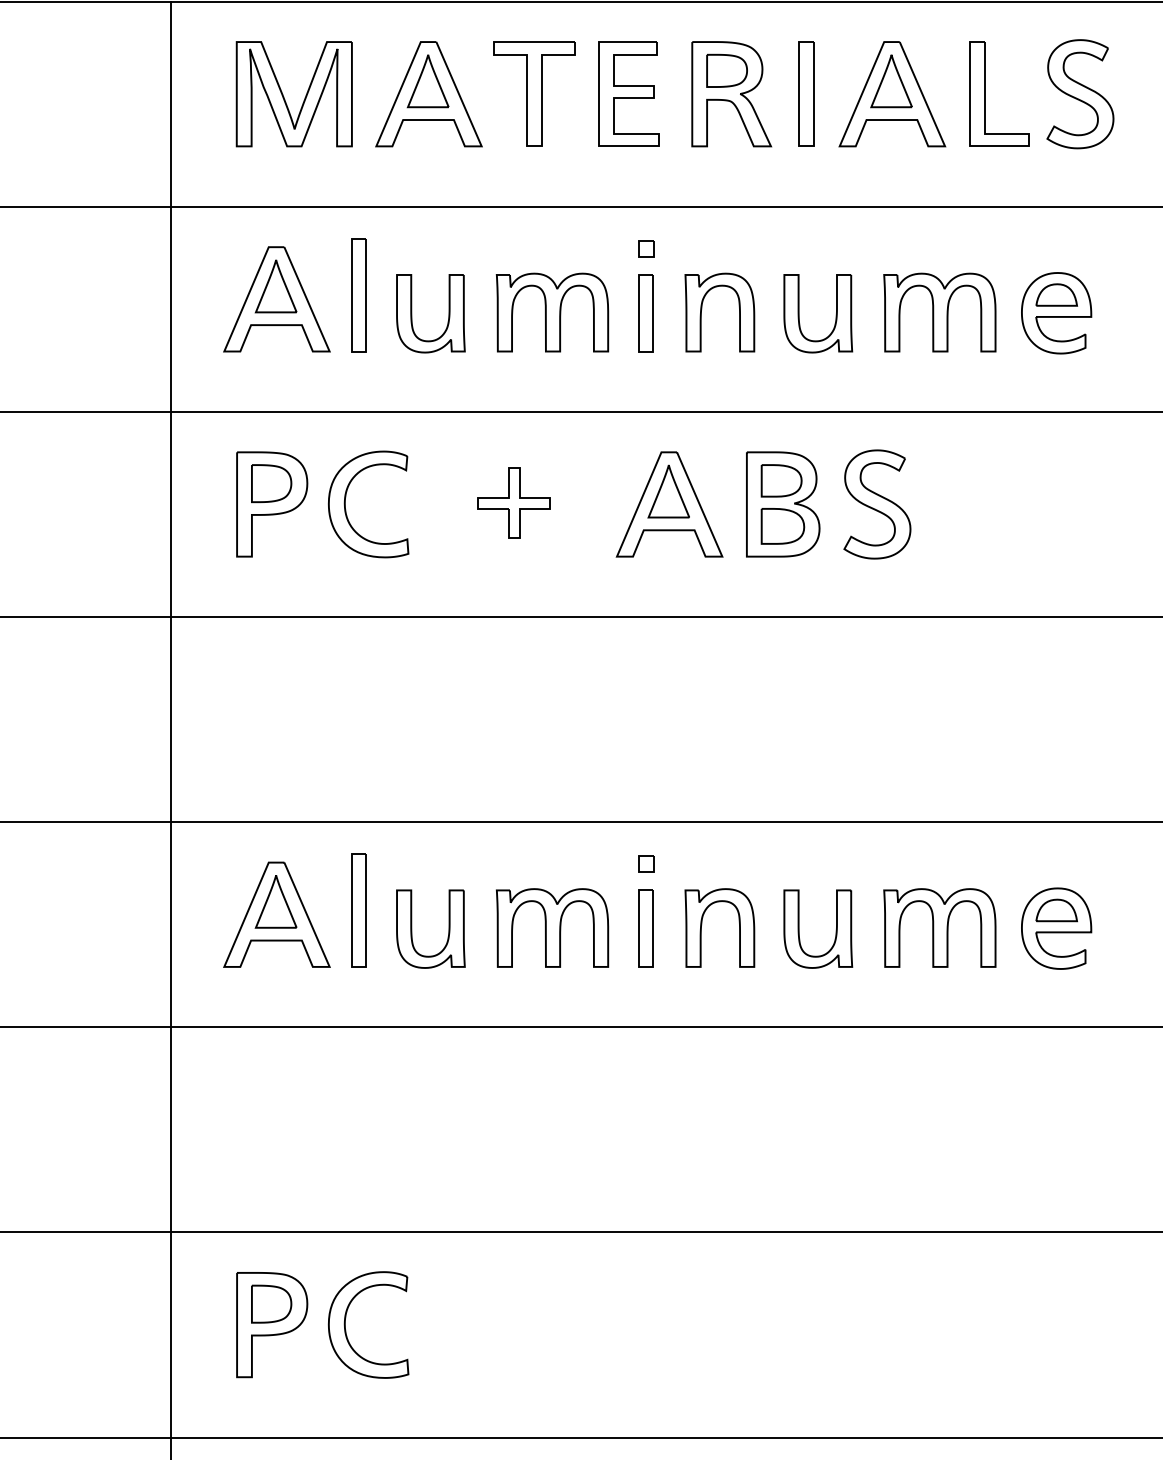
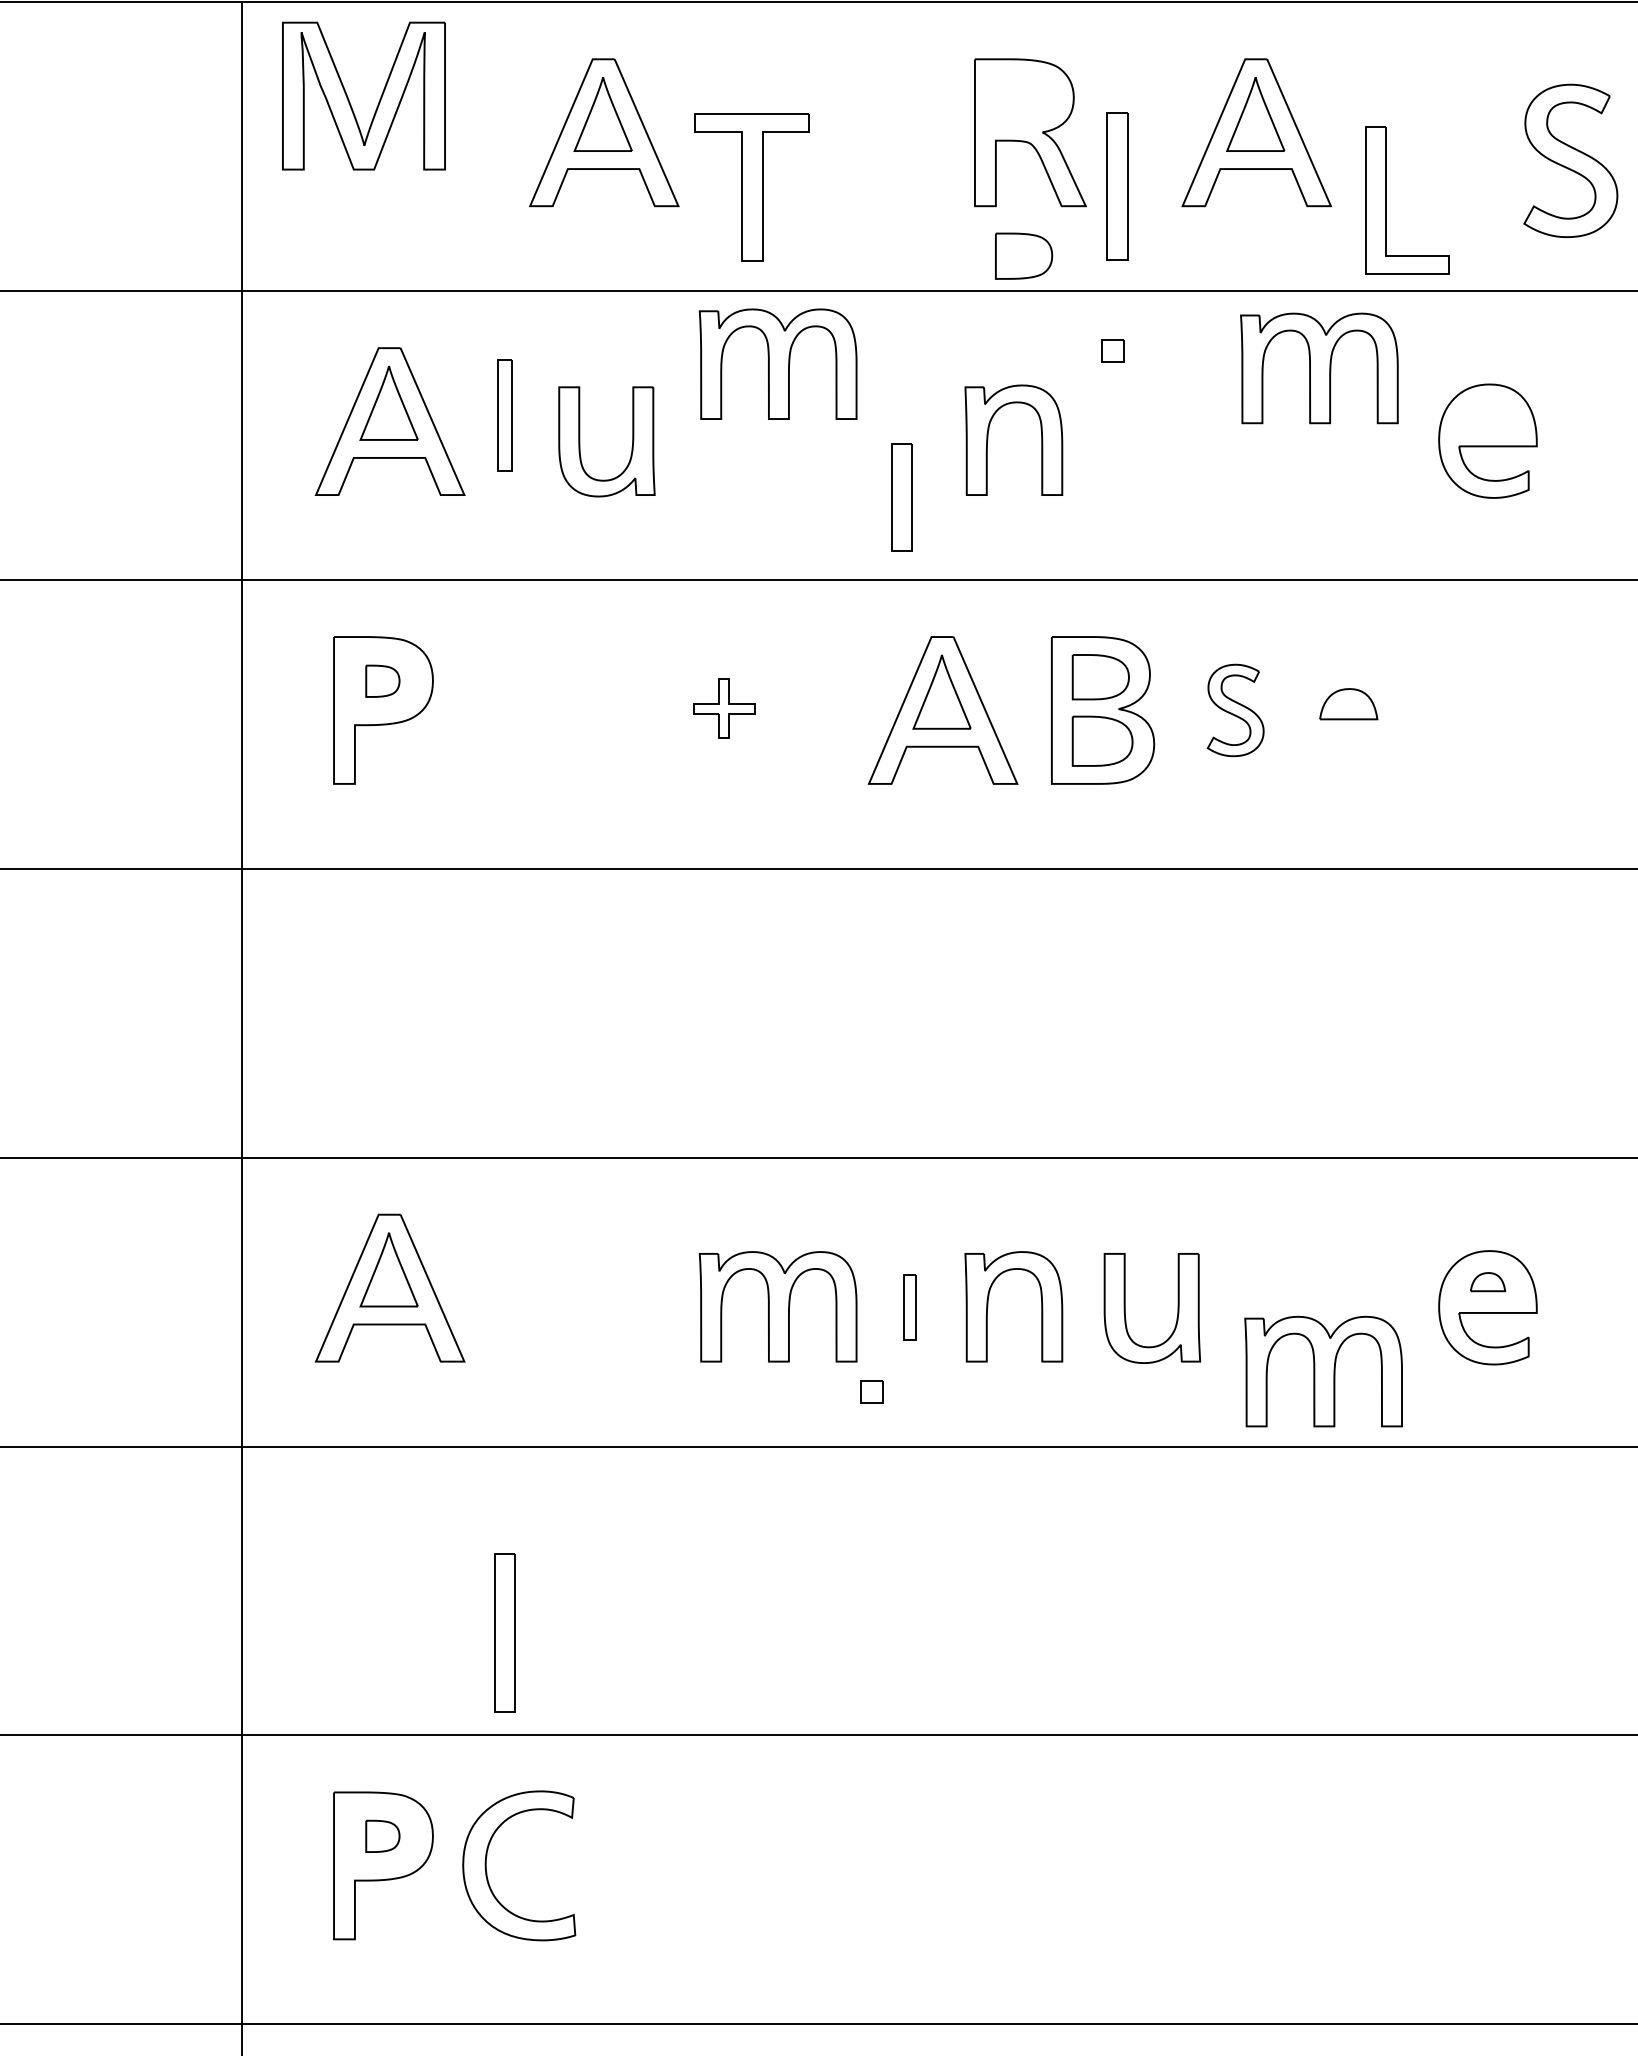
part: (726, 70) -> (1023, 255), moved
part: (534, 93) -> (752, 186), moved
part: (628, 93) -> (885, 131), removed
part: (806, 93) -> (1117, 185), moved
part: (985, 93) -> (1387, 199), moved
part: (1080, 94) -> (1570, 161), moved
part: (284, 96) -> (350, 99), moved
part: (646, 248) -> (1113, 349), moved
part: (1056, 294) -> (1348, 703), moved
part: (358, 295) -> (504, 416), size x0.7
part: (552, 312) -> (778, 364), moved
part: (939, 312) -> (1318, 368), moved
part: (645, 313) -> (900, 497), moved
part: (835, 315) -> (1176, 444), removed
part: (271, 483) -> (382, 680), size x0.6
part: (513, 502) -> (723, 707), size x0.6
part: (877, 504) -> (1235, 710), size x0.6
part: (346, 509) -> (488, 717), removed
part: (646, 863) -> (872, 1390), moved
part: (358, 910) -> (504, 1632), moved
part: (1056, 910) -> (1487, 1282), size x0.6
part: (939, 927) -> (1323, 1370), moved
part: (412, 928) -> (581, 1307), removed
part: (645, 928) -> (909, 1307), size x0.6
part: (271, 1303) -> (382, 1835), size x0.6

